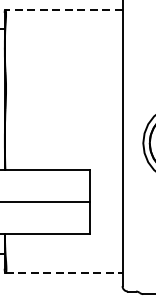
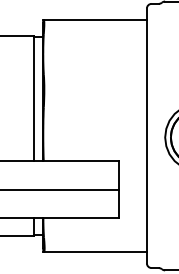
line: (64, 10) -> (95, 20), dashed -> solid
line: (65, 272) -> (96, 251), dashed -> solid

